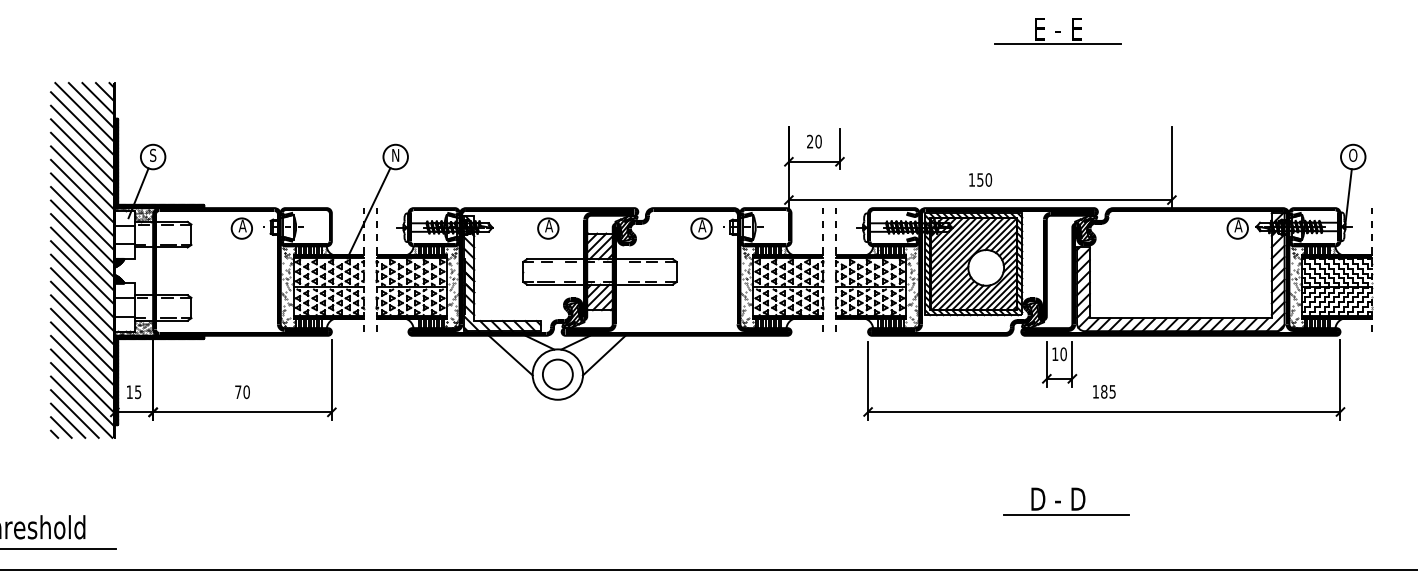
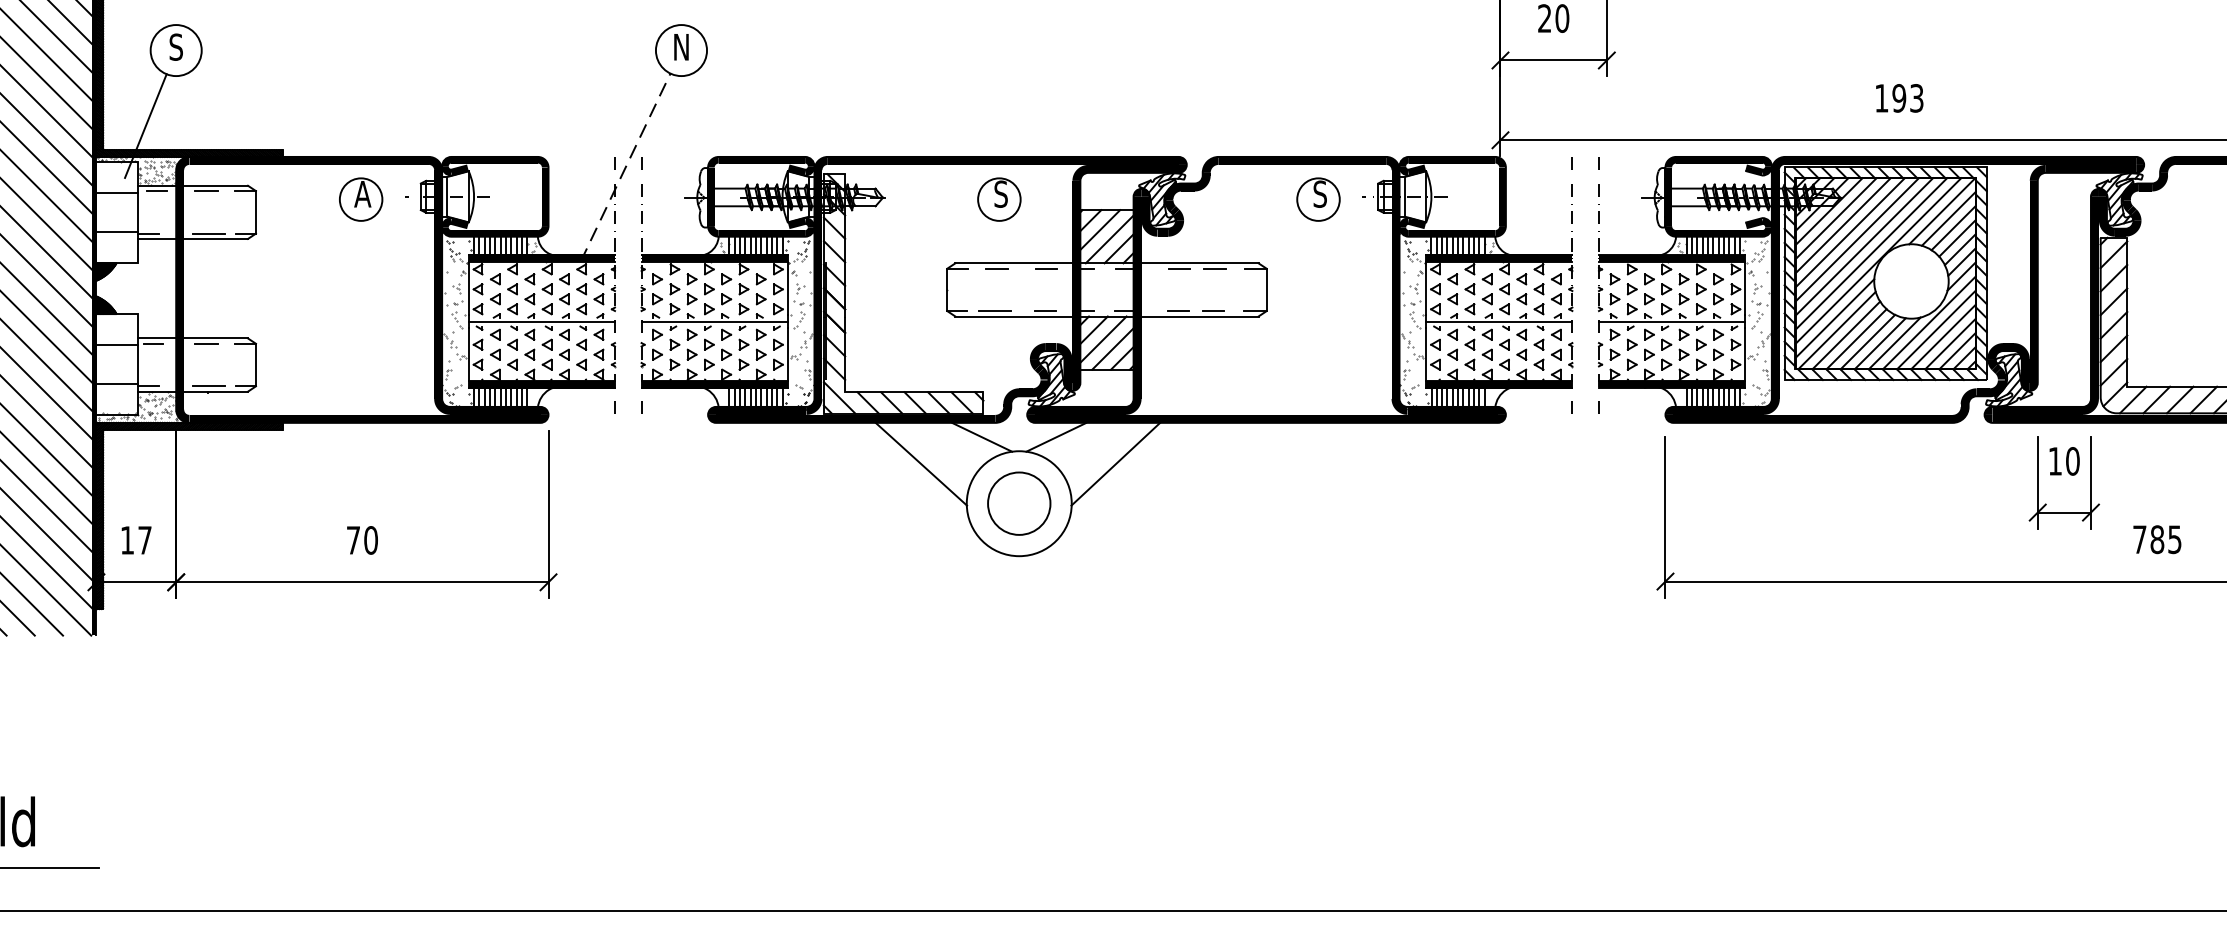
text: (984, 179) -> (1907, 97), 150 -> 193
line: (369, 212) -> (626, 166), solid -> dashed
text: (549, 225) -> (1001, 193), A -> S
text: (702, 225) -> (1320, 193), A -> S
text: (1095, 391) -> (2139, 538), 185 -> 785
text: (138, 392) -> (145, 541), 15 -> 17
part: (1066, 501) -> (2078, 768), removed

